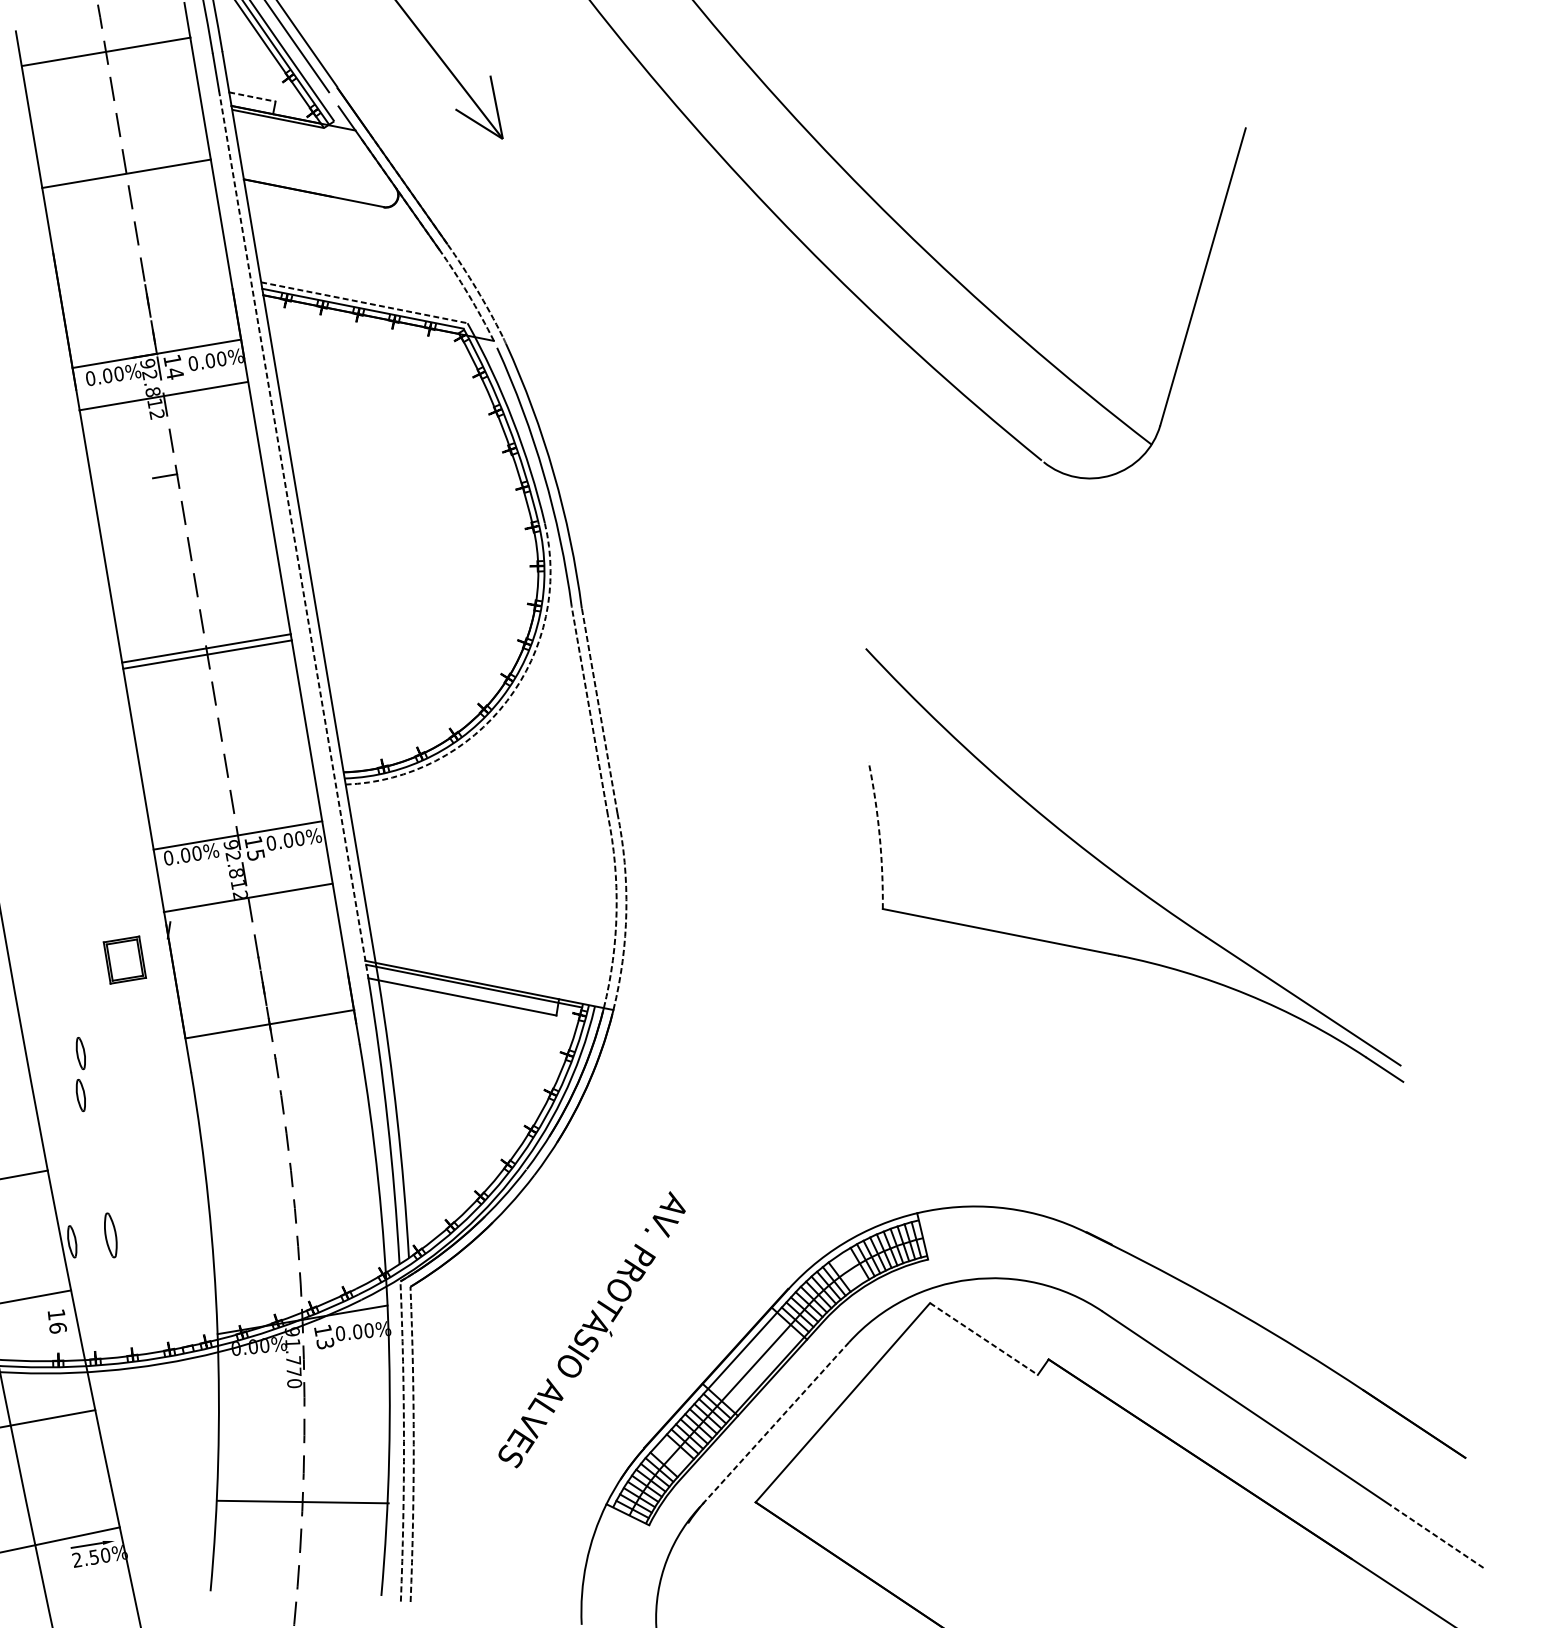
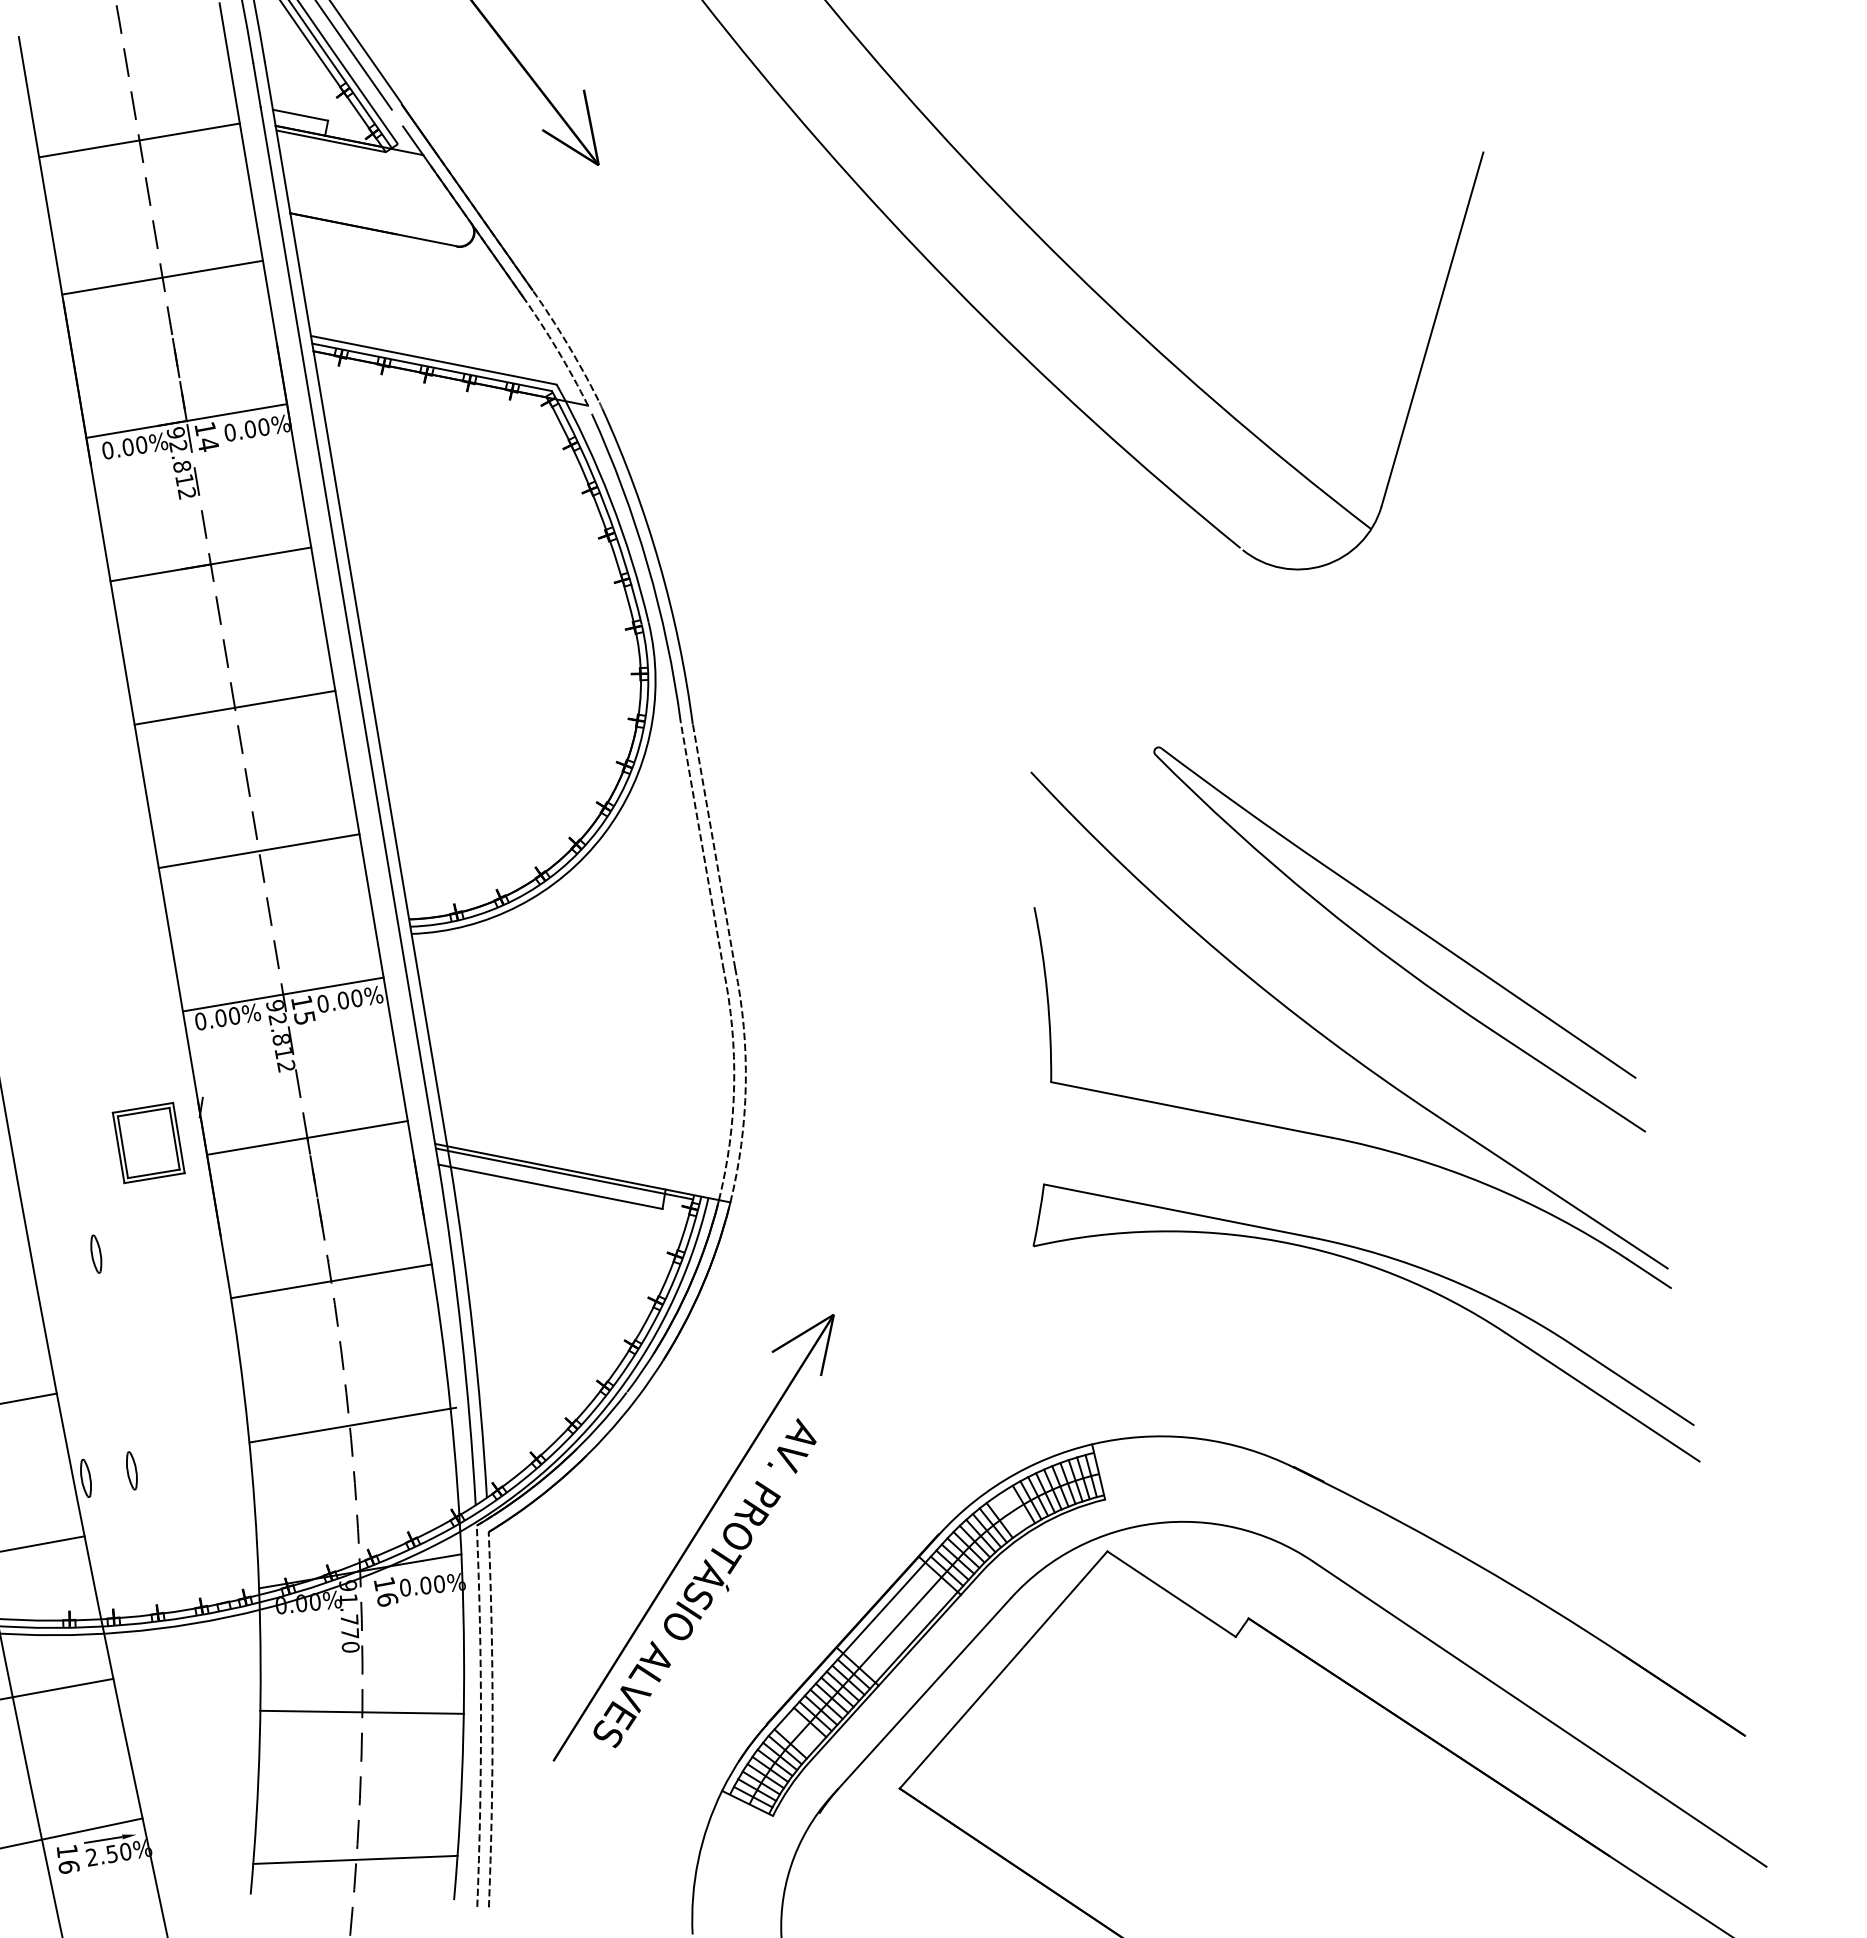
line: (106, 51) -> (139, 140), moved
line: (253, 97) -> (301, 115), dashed -> solid
line: (126, 173) -> (162, 277), moved
line: (364, 302) -> (434, 360), dashed -> solid
line: (163, 396) -> (210, 564), moved
line: (293, 534) -> (349, 636), dashed -> solid
line: (206, 648) -> (234, 707), moved
line: (207, 654) -> (258, 851), moved
arc: (506, 701) -> (603, 834), dashed -> solid
part: (1184, 777) -> (1410, 925), added
arc: (879, 835) -> (1047, 994), dashed -> solid
line: (248, 897) -> (307, 1137), moved
part: (124, 959) -> (148, 1142), size x1.43
line: (270, 1024) -> (331, 1281), moved
part: (1161, 1068) -> (1382, 1271), added
part: (81, 1094) -> (96, 1303), removed
line: (296, 1196) -> (352, 1424), added
part: (110, 1235) -> (131, 1470), size x0.71
part: (582, 1291) -> (693, 1537), added
text: (56, 1321) -> (67, 1859), moved
line: (984, 1339) -> (1172, 1594), dashed -> solid
text: (325, 1343) -> (387, 1599), 13 -> 16
line: (773, 1425) -> (921, 1697), dashed -> solid
line: (302, 1501) -> (361, 1711), moved
line: (1436, 1536) -> (1710, 1829), dashed -> solid
line: (298, 1561) -> (355, 1859), added

